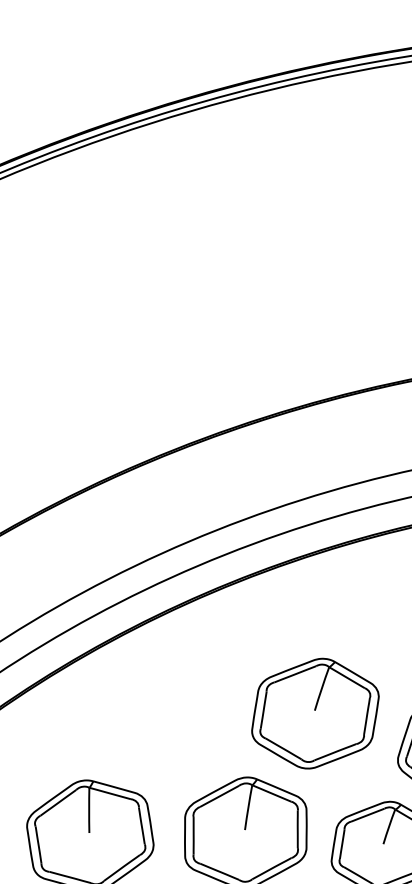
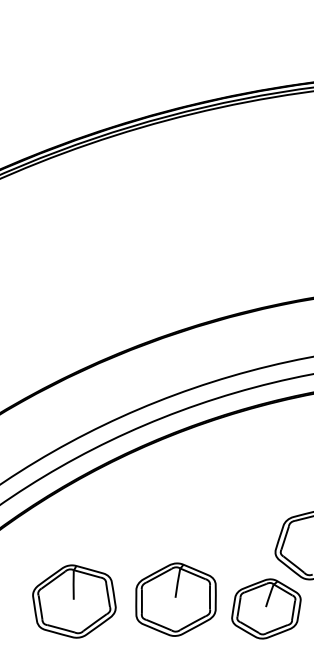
part: (315, 713) -> (221, 521), removed

